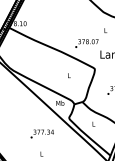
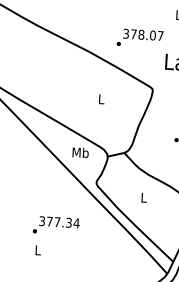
text: (41, 133) -> (54, 224), moved

